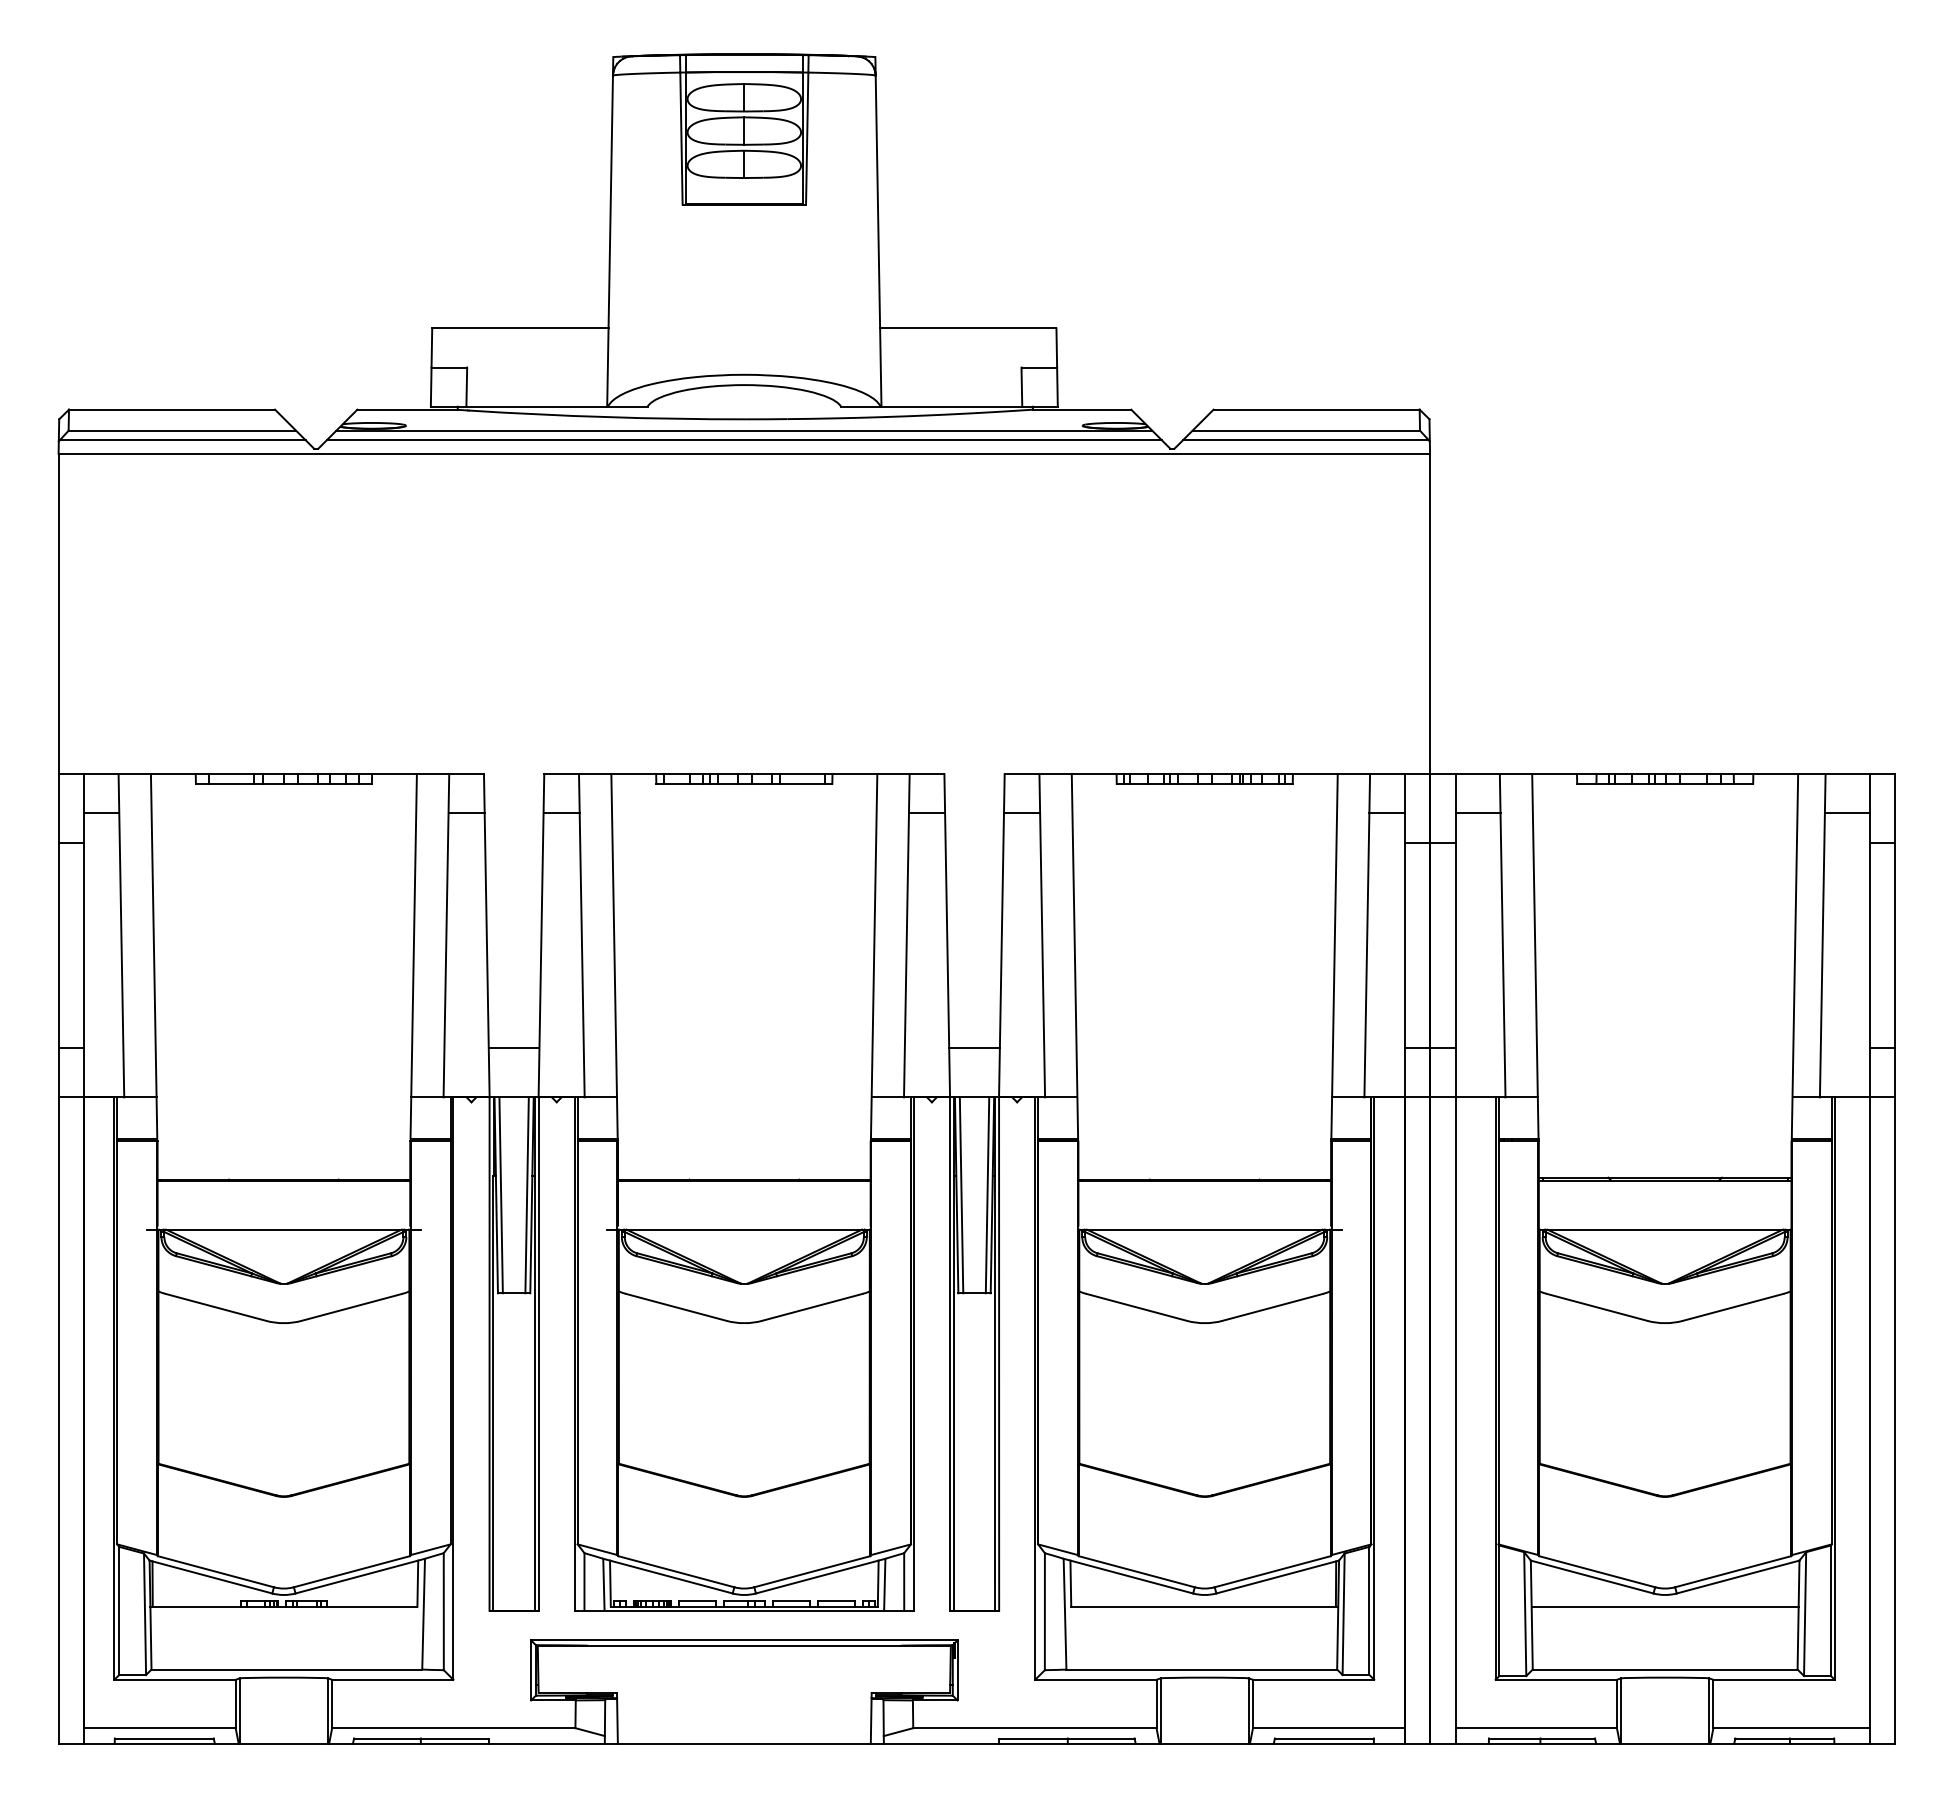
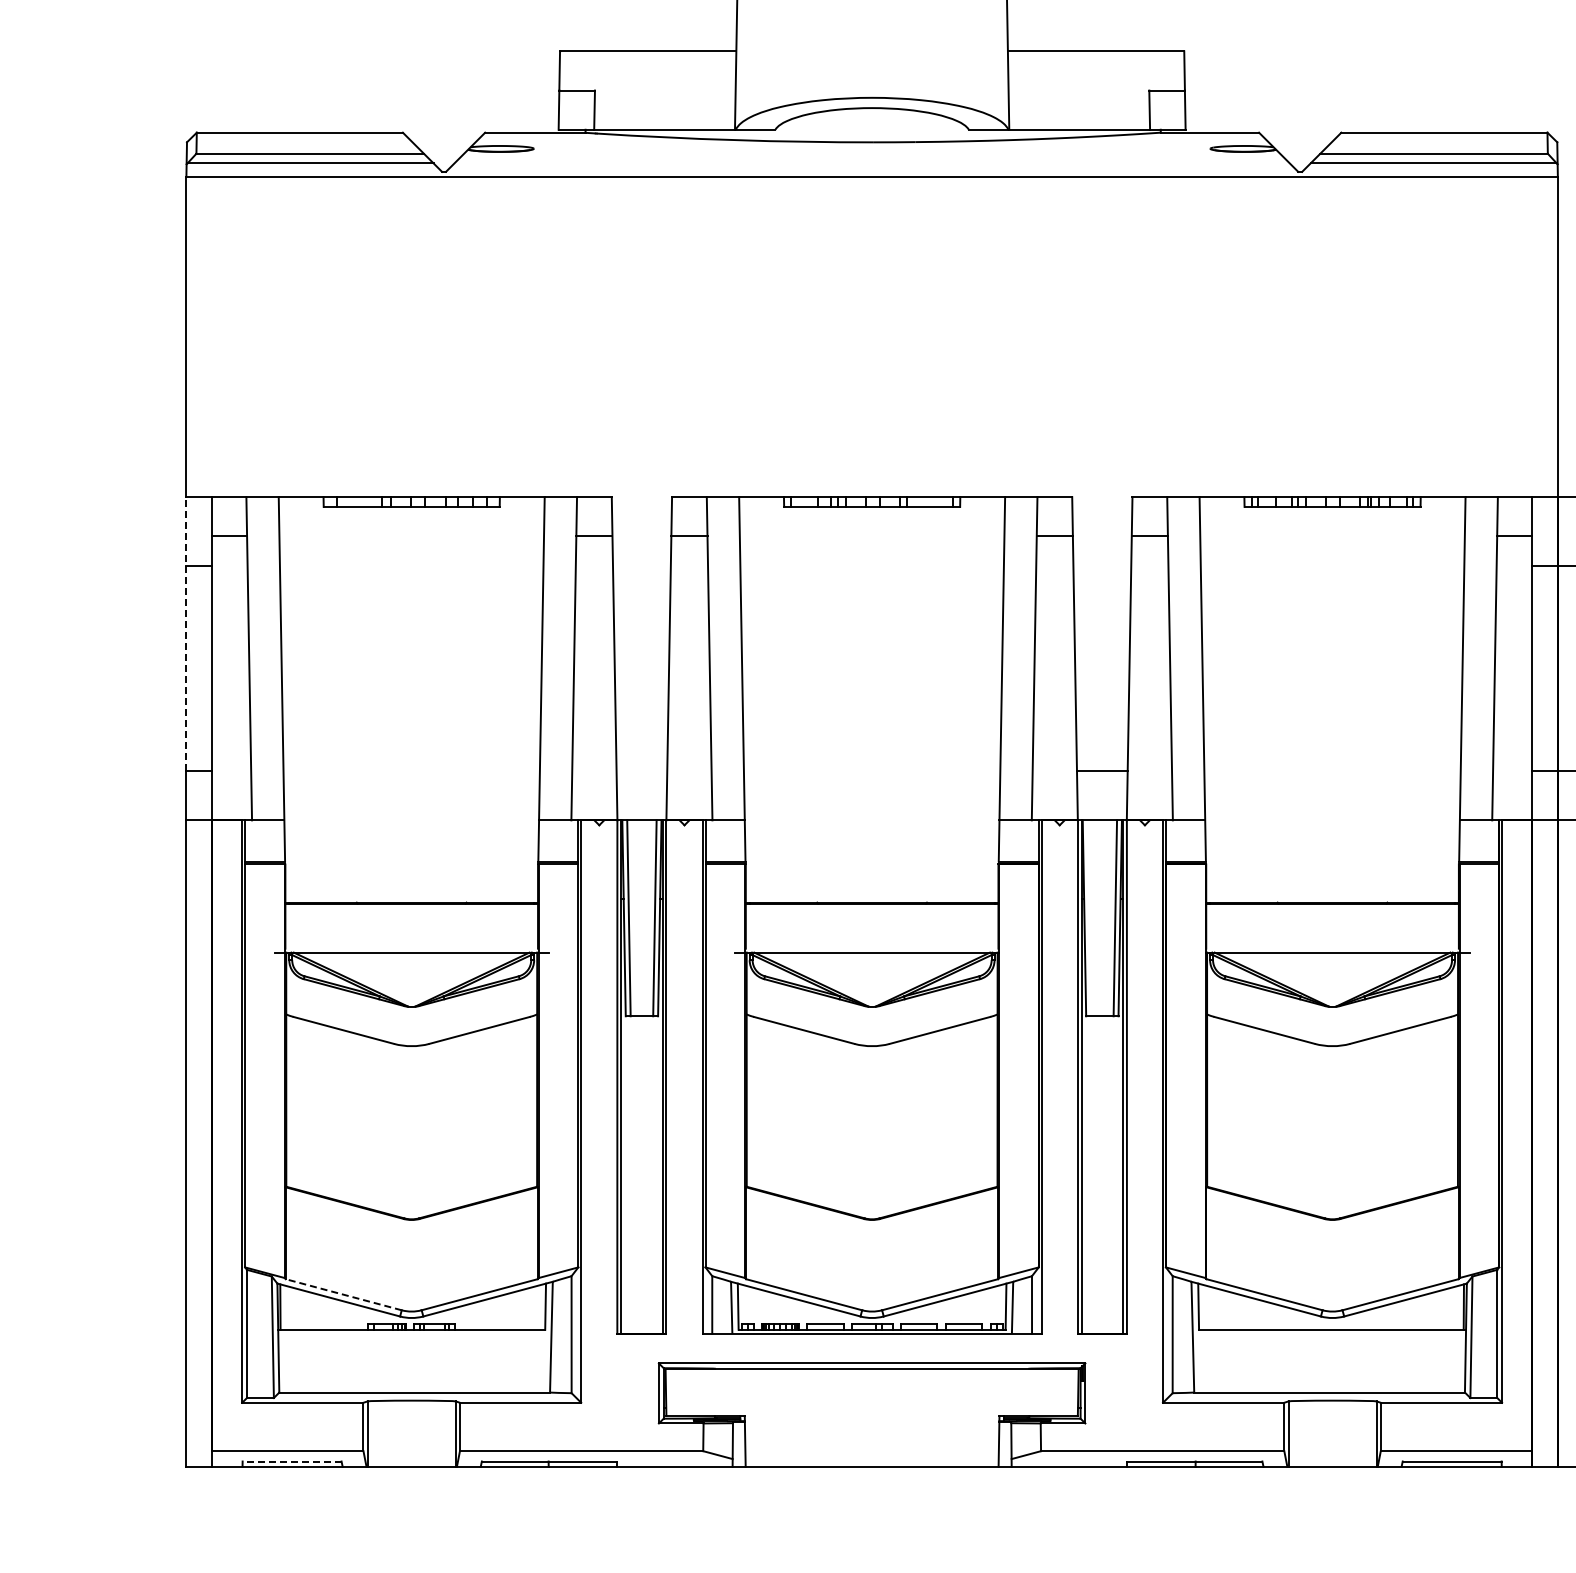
line: (744, 430) -> (872, 153), removed
line: (743, 440) -> (871, 163), removed
line: (58, 910) -> (186, 633), solid -> dashed
line: (513, 1048) -> (641, 771), removed
line: (961, 1195) -> (1089, 918), removed
line: (215, 1571) -> (343, 1294), solid -> dashed
line: (163, 1738) -> (291, 1461), solid -> dashed

